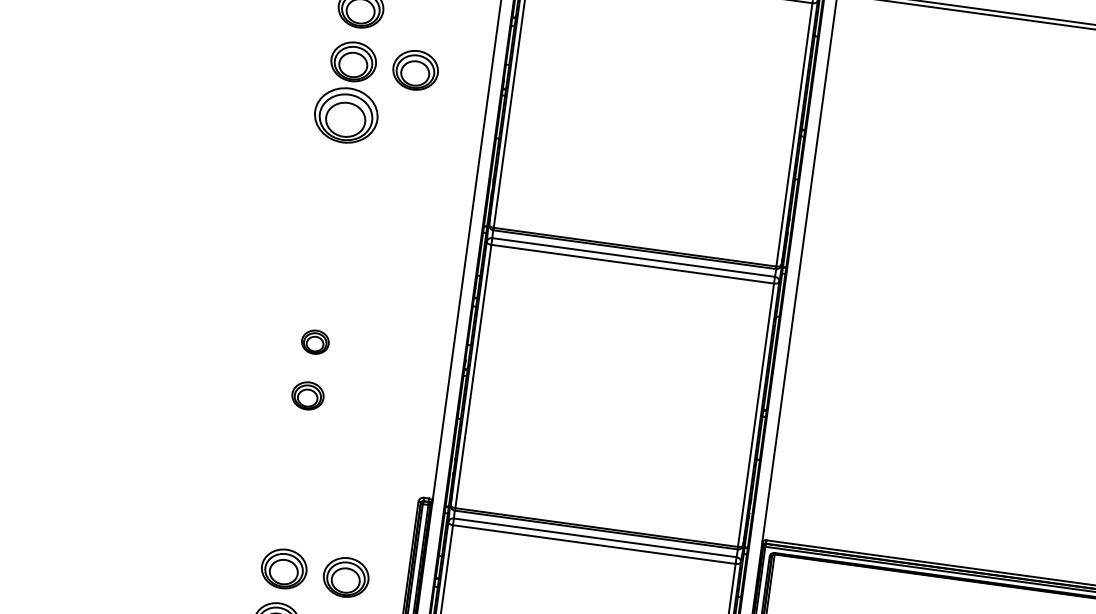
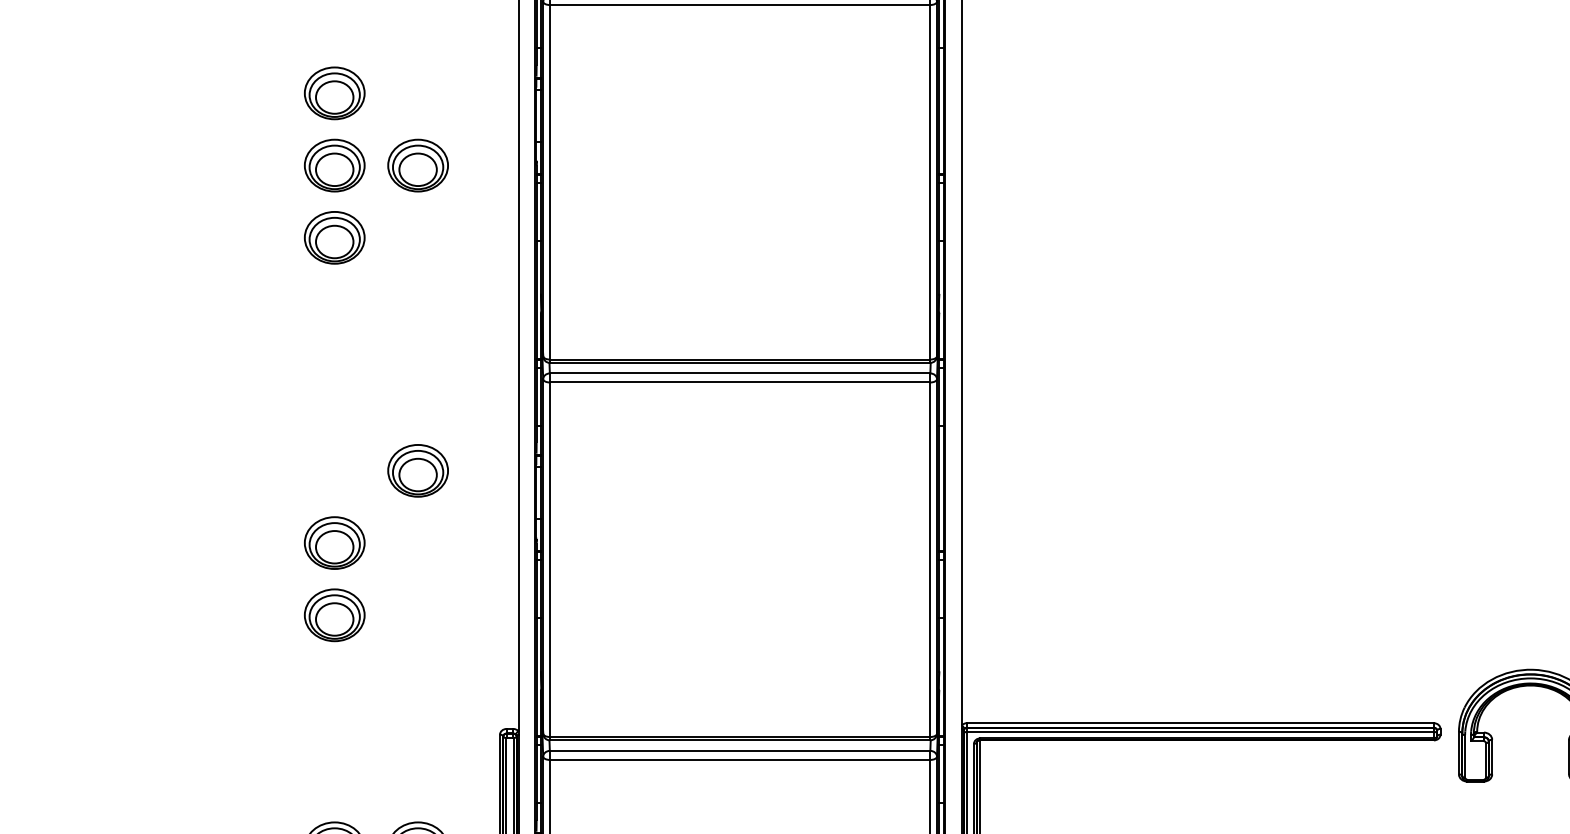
part: (346, 115) -> (334, 237), size x0.71
part: (384, 296) -> (417, 470), added
part: (315, 341) -> (334, 542), size x1.67
part: (307, 396) -> (334, 615), size x1.43

